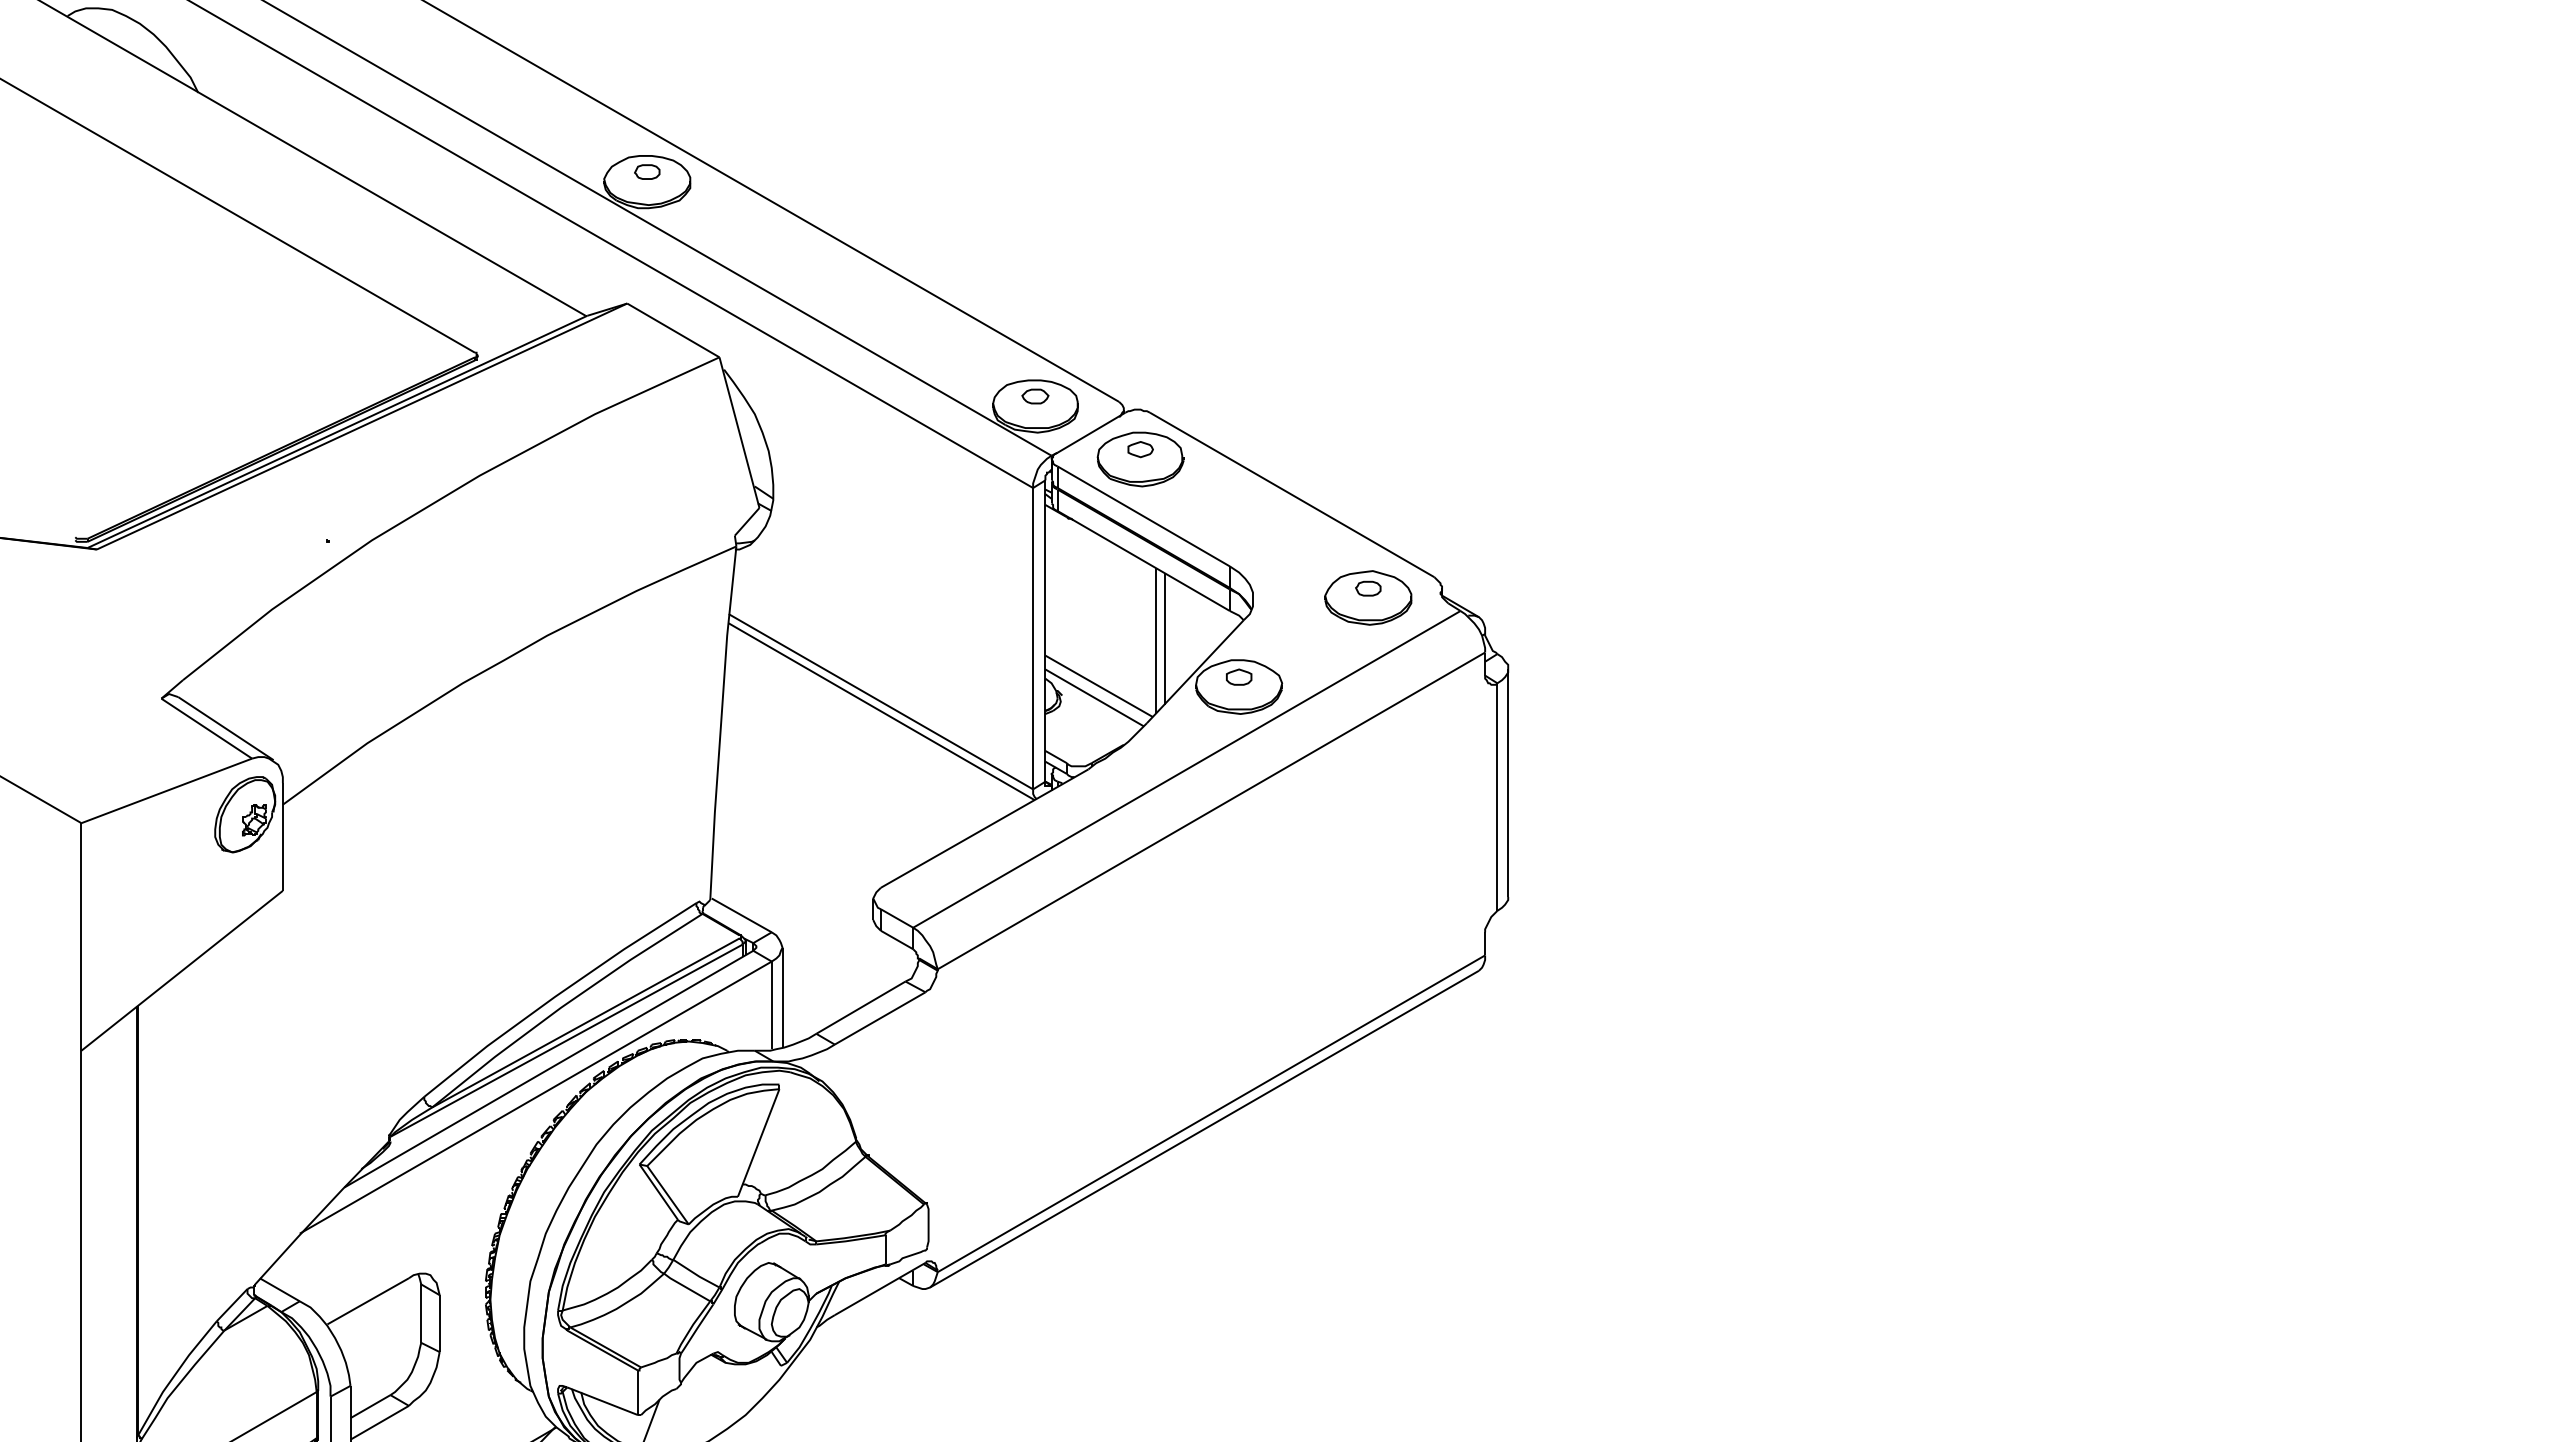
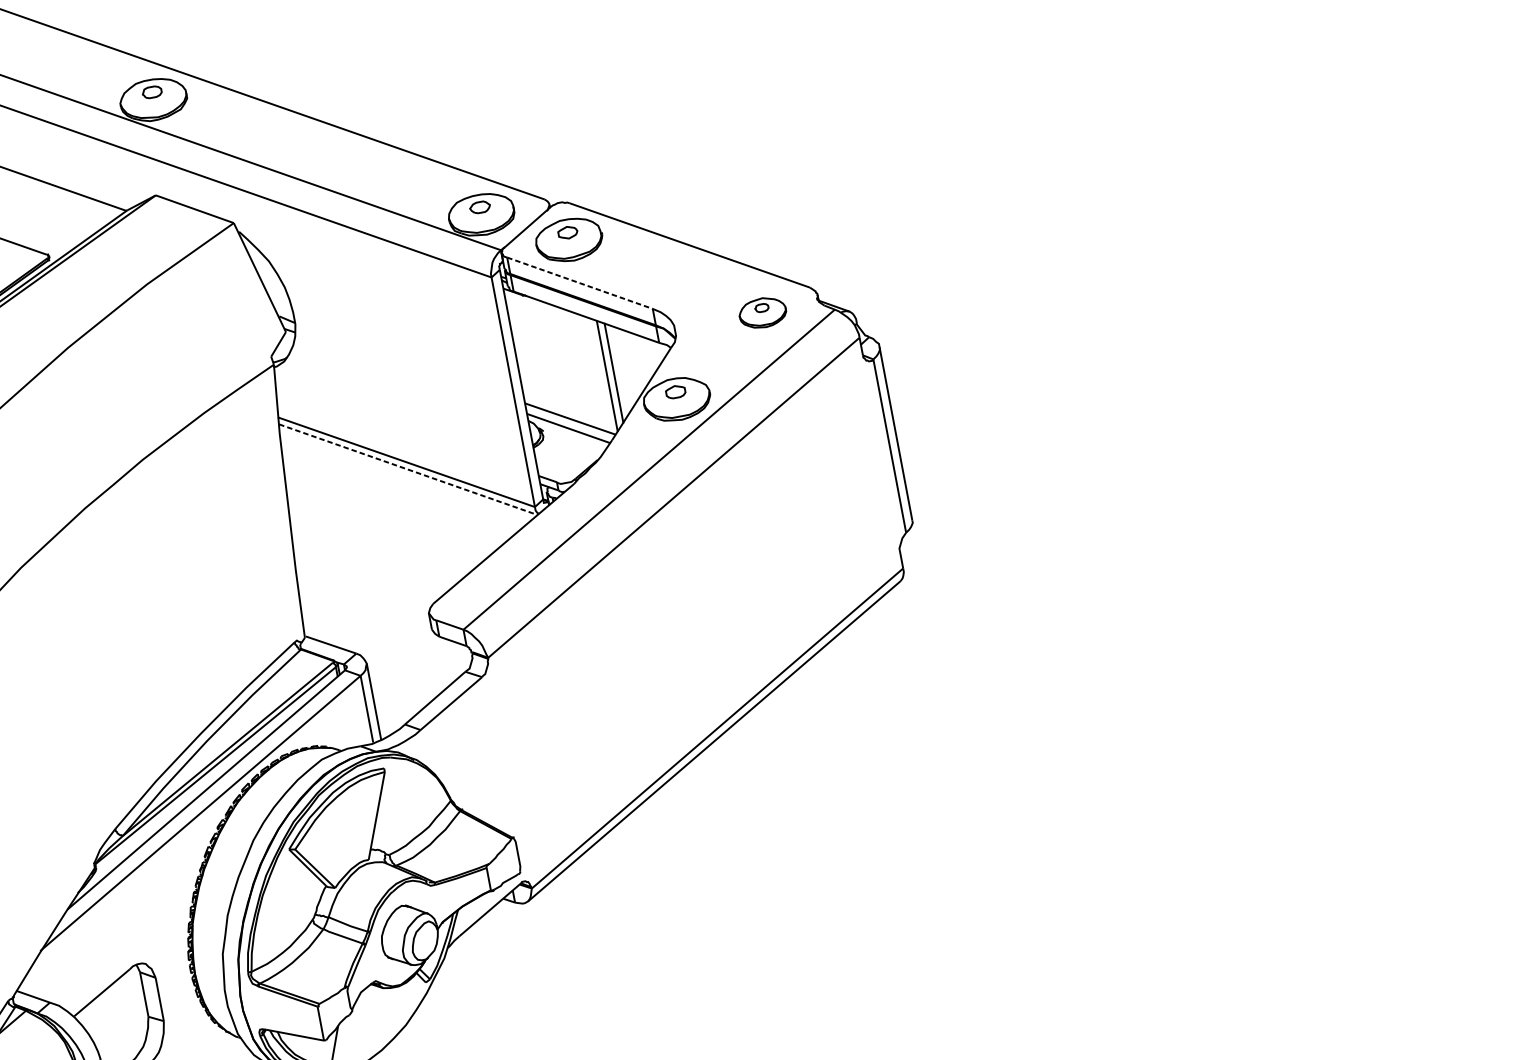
line: (1143, 516) -> (579, 283), solid -> dashed
part: (1368, 597) -> (762, 312), size x0.7
line: (881, 711) -> (408, 469), solid -> dashed

